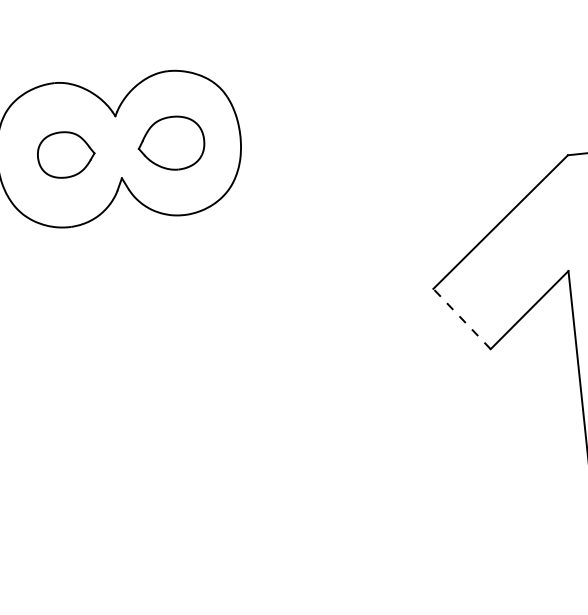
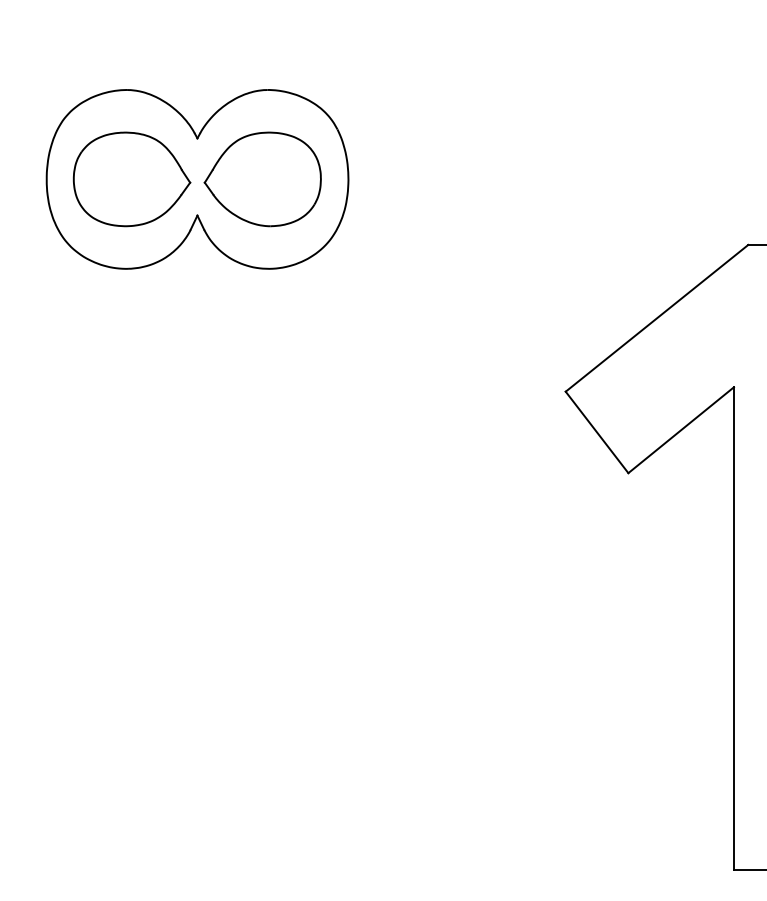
part: (171, 143) -> (262, 179), size x1.43
part: (65, 154) -> (131, 179), size x1.67
line: (461, 319) -> (596, 432), dashed -> solid

